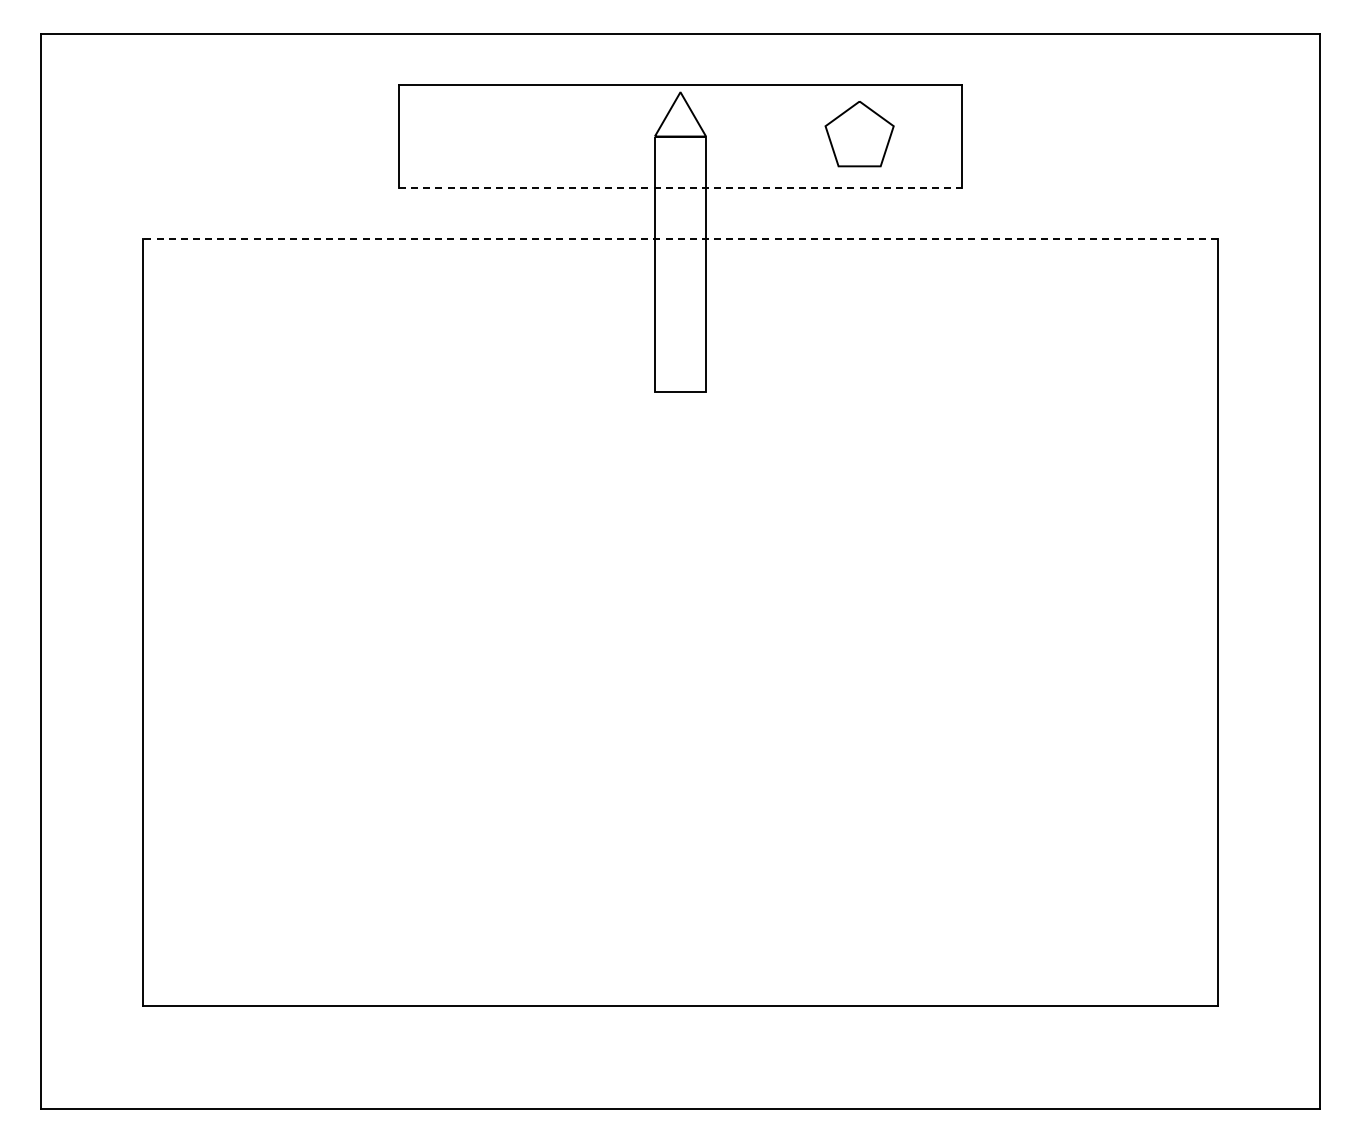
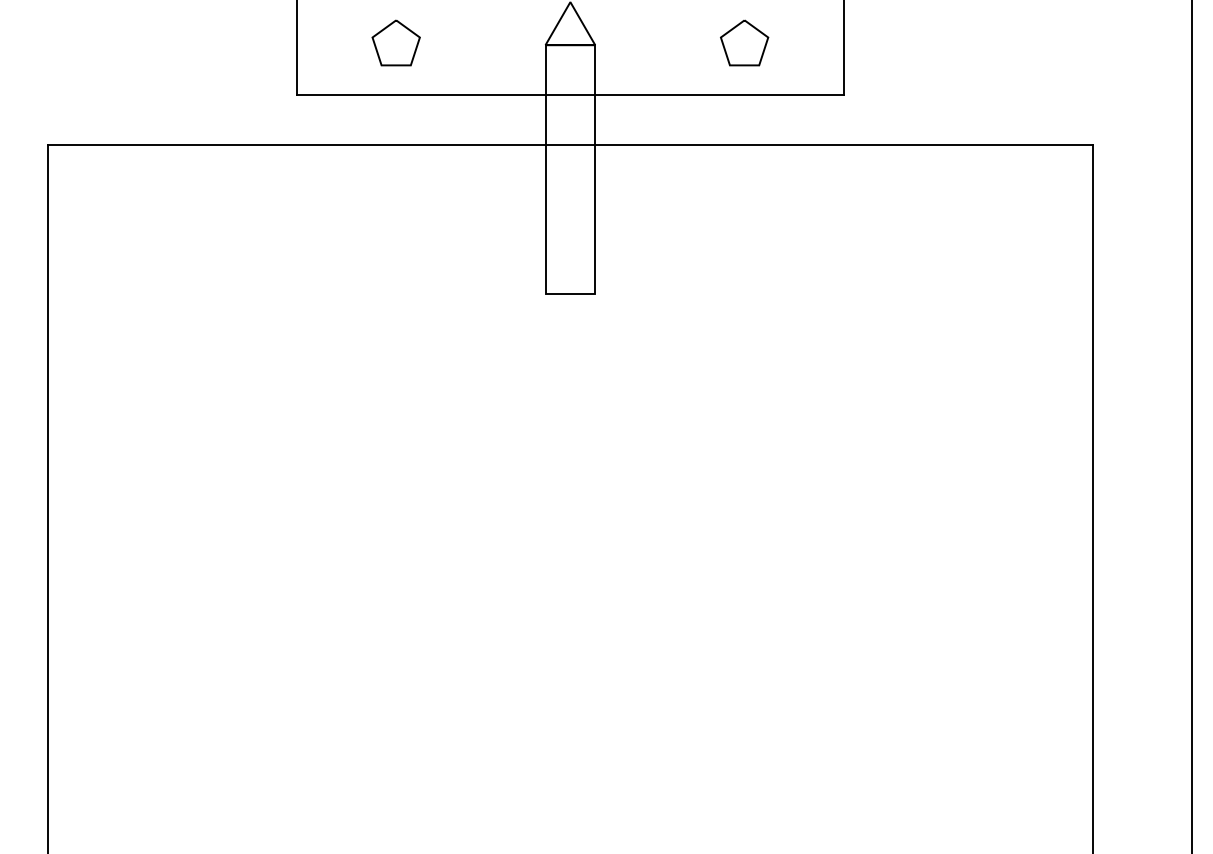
part: (501, 134) -> (396, 43), added
part: (859, 134) -> (744, 43), size x0.71
line: (680, 187) -> (570, 94), dashed -> solid
line: (680, 238) -> (570, 144), dashed -> solid

